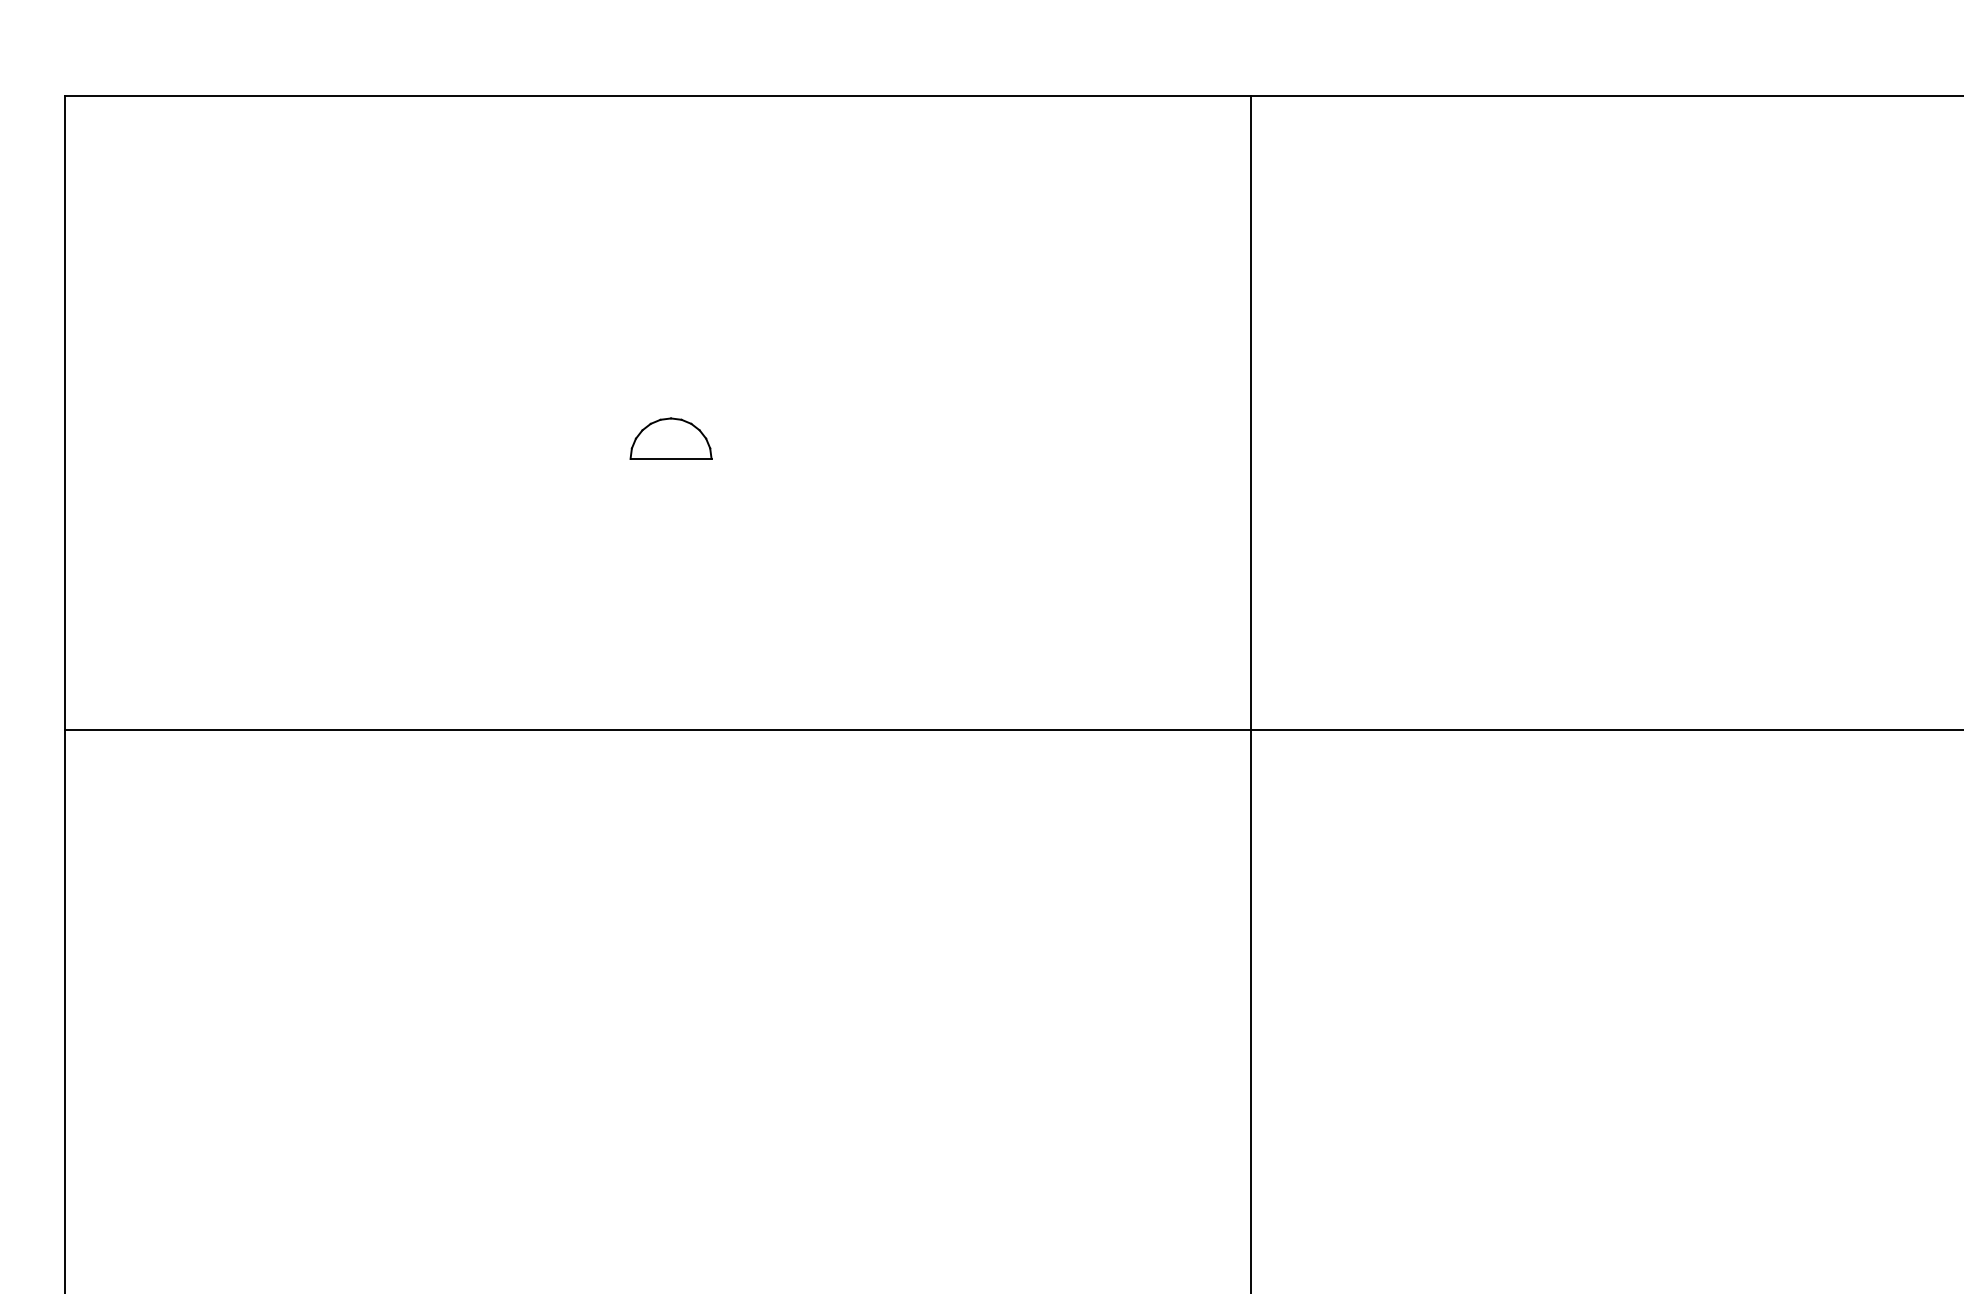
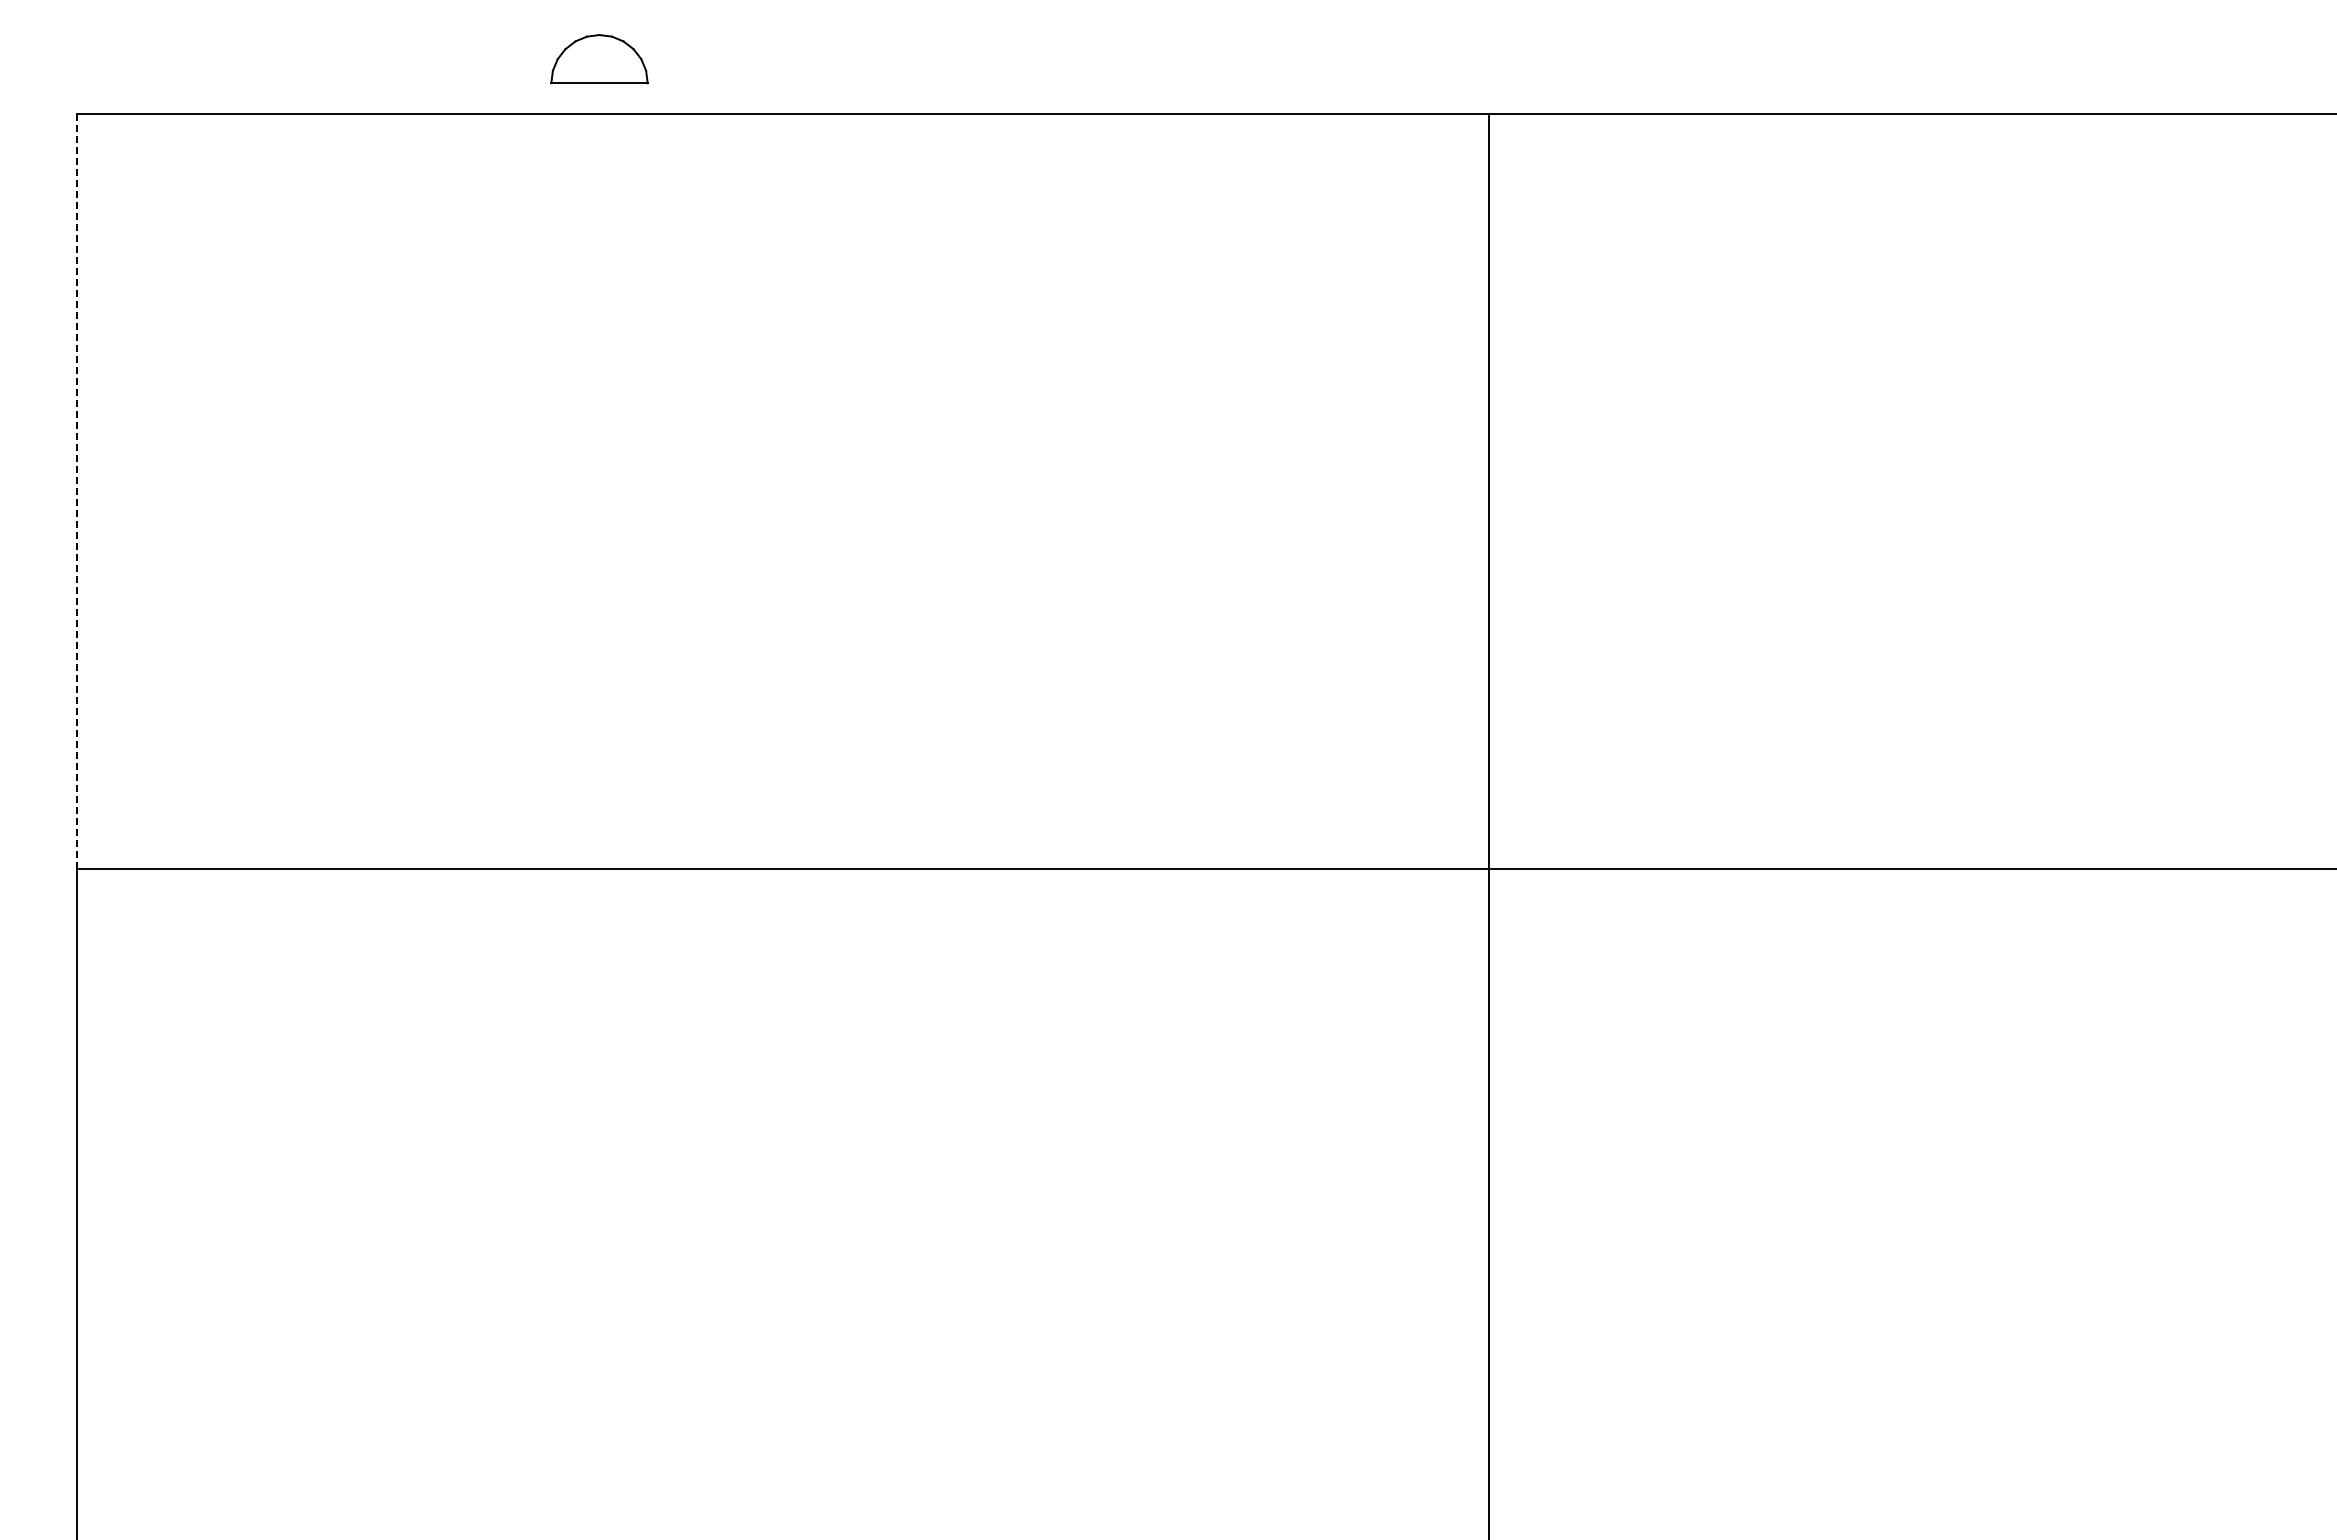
line: (65, 412) -> (77, 491), solid -> dashed
part: (671, 439) -> (599, 59), moved

